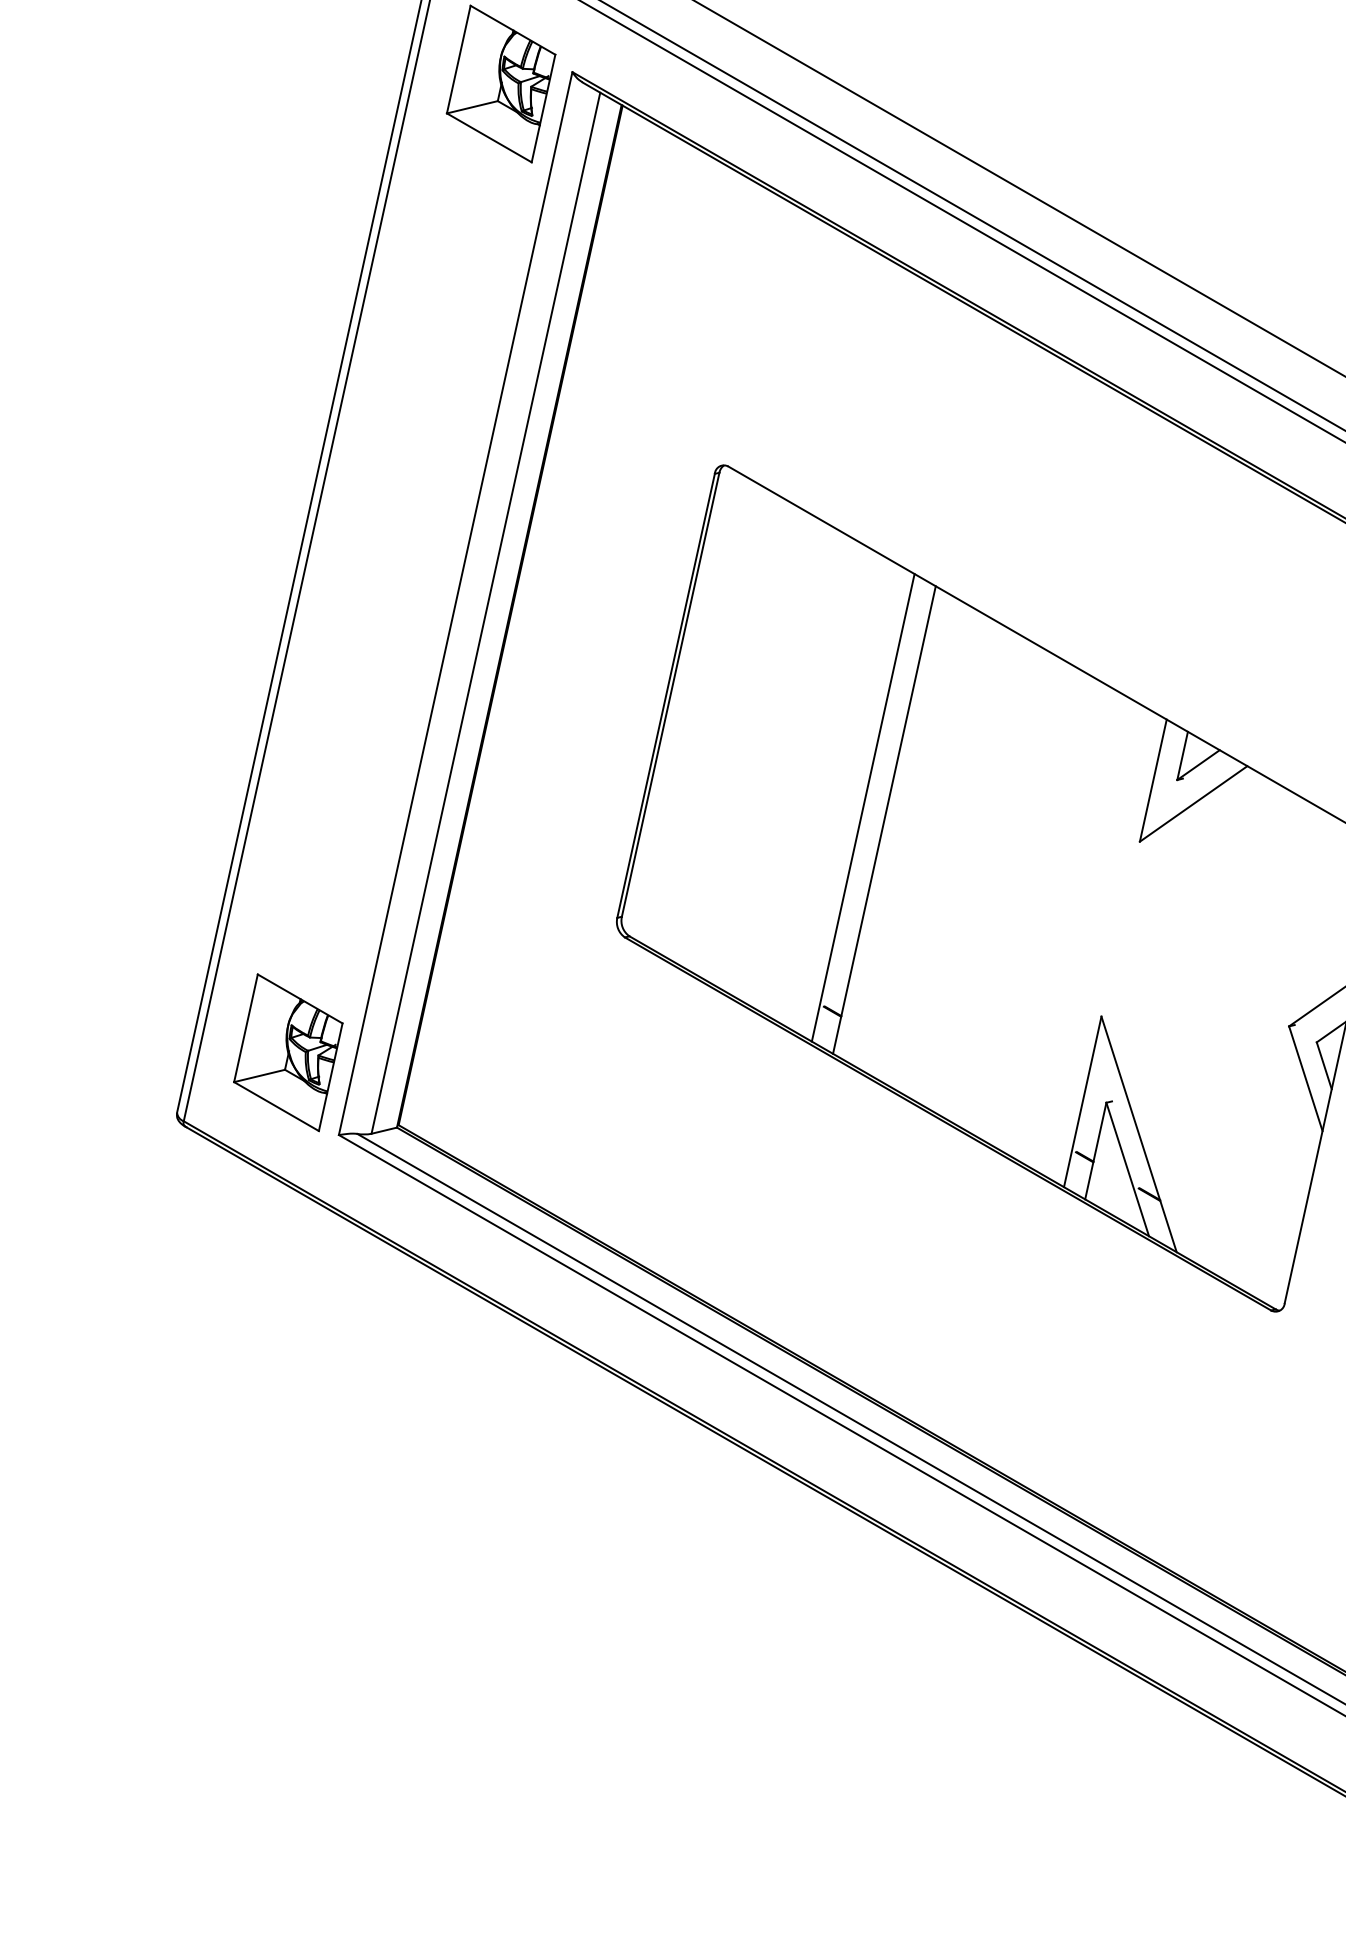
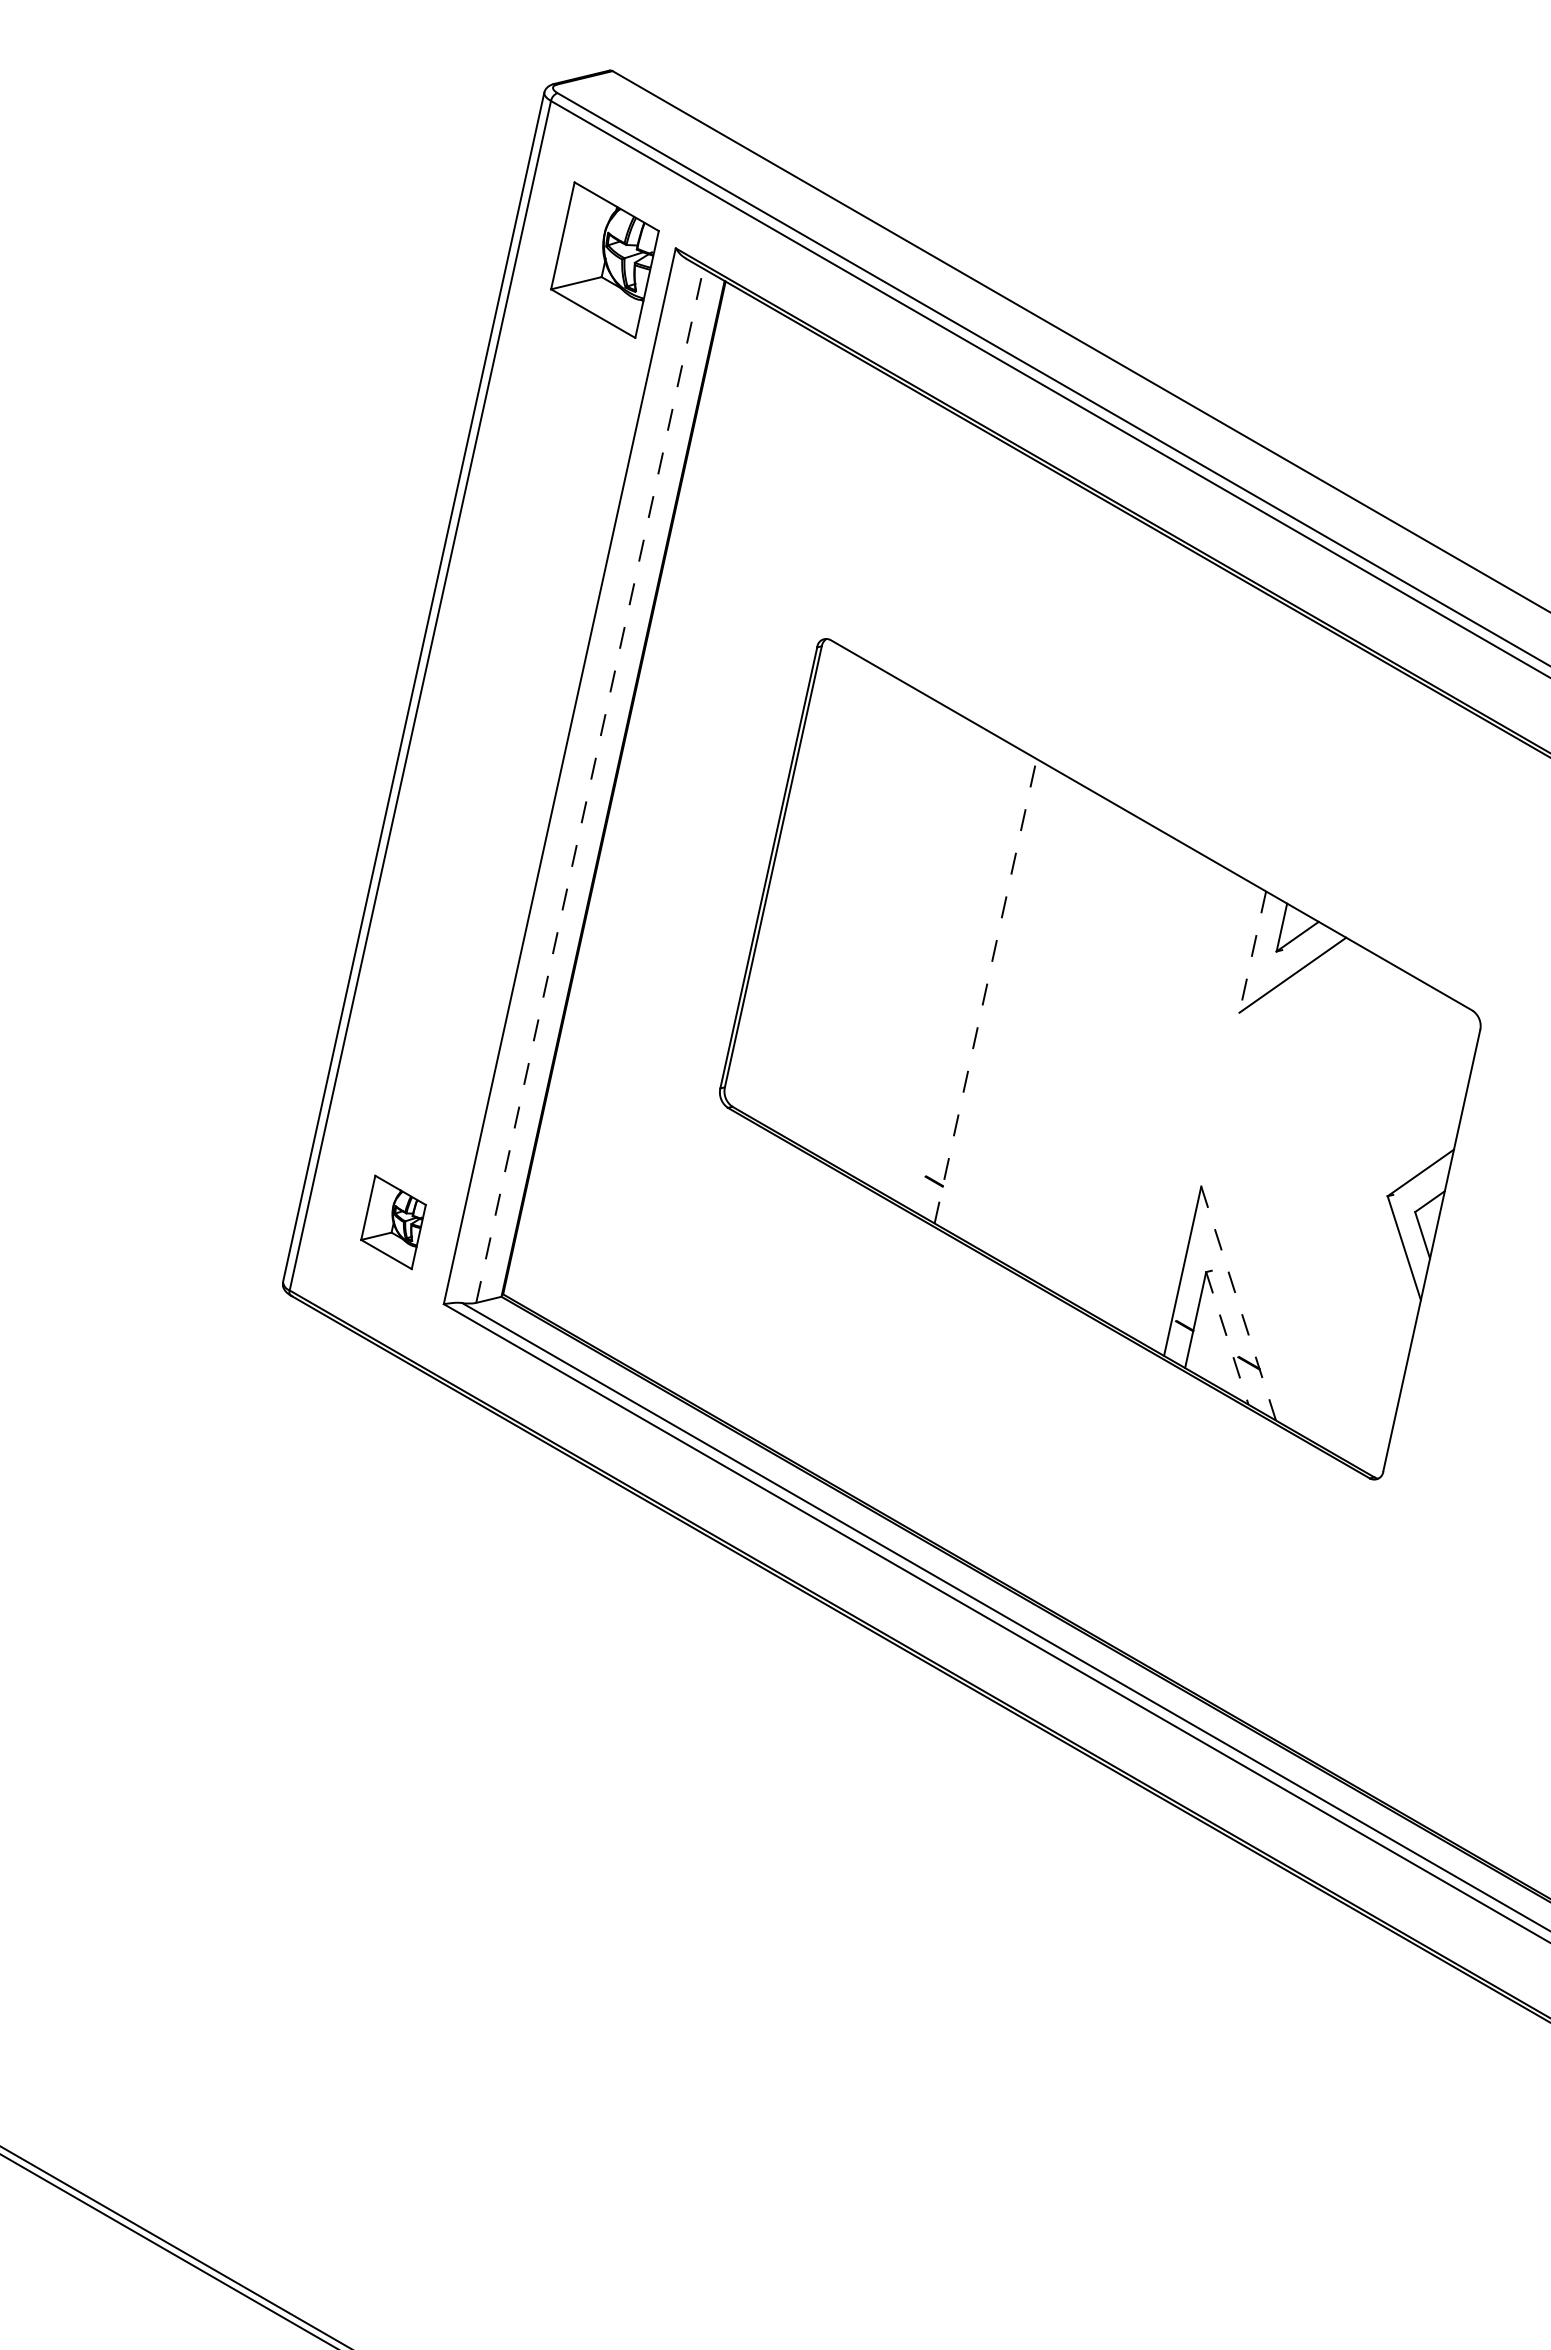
line: (485, 612) -> (589, 785), solid -> dashed
line: (1153, 781) -> (1252, 952), solid -> dashed
line: (863, 807) -> (964, 978), removed
line: (884, 820) -> (985, 991), solid -> dashed
part: (288, 1052) -> (393, 1222), size x0.6
line: (1138, 1134) -> (1238, 1303), solid -> dashed
line: (1127, 1169) -> (1227, 1338), solid -> dashed

